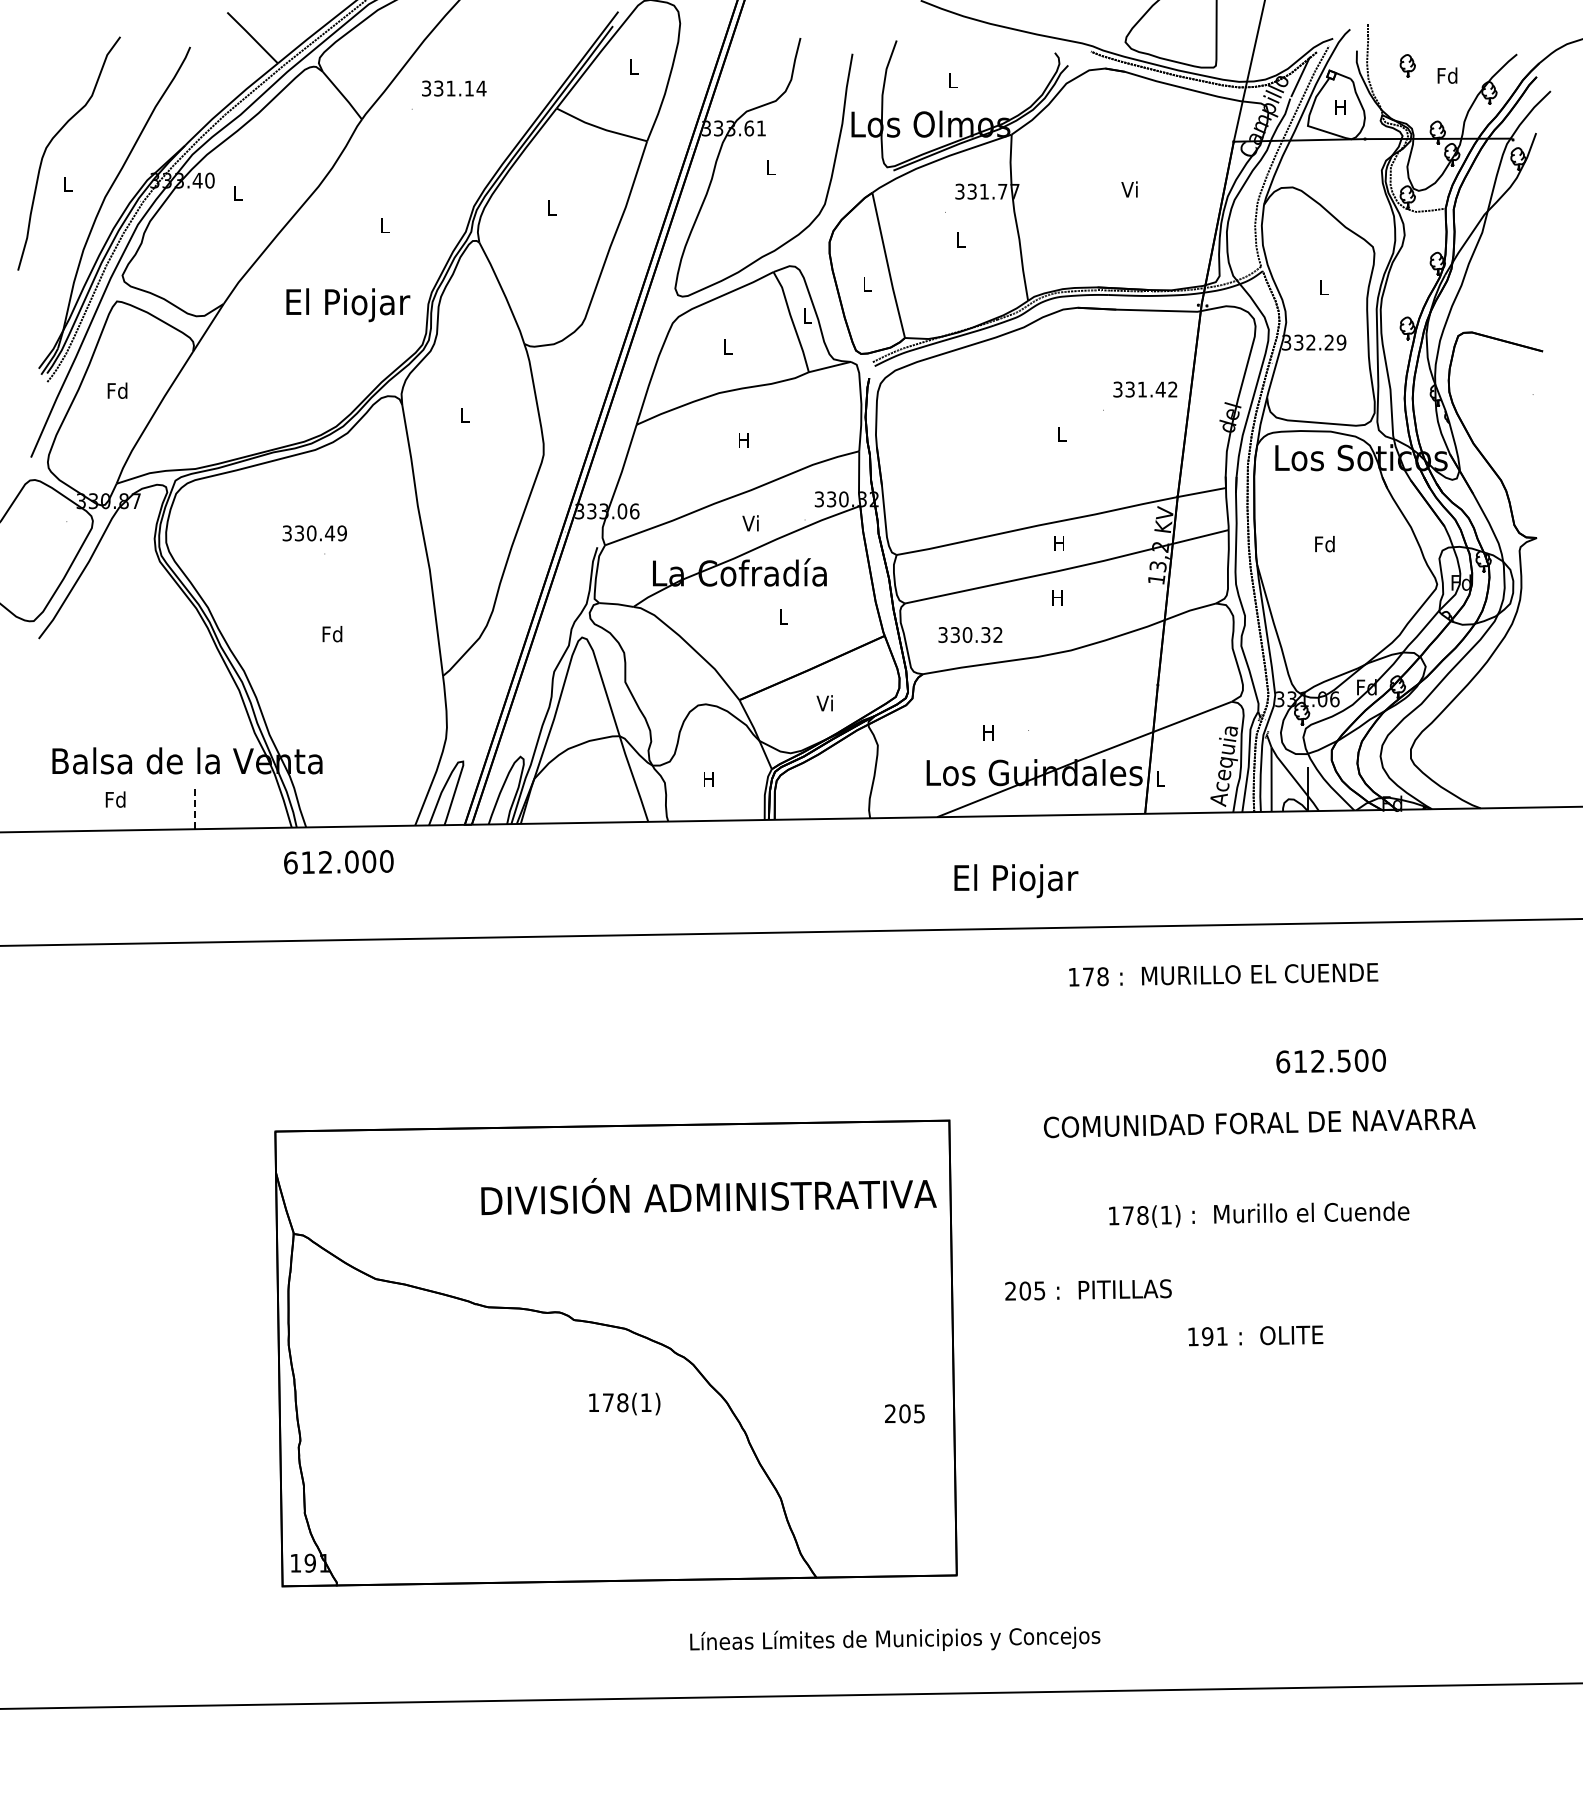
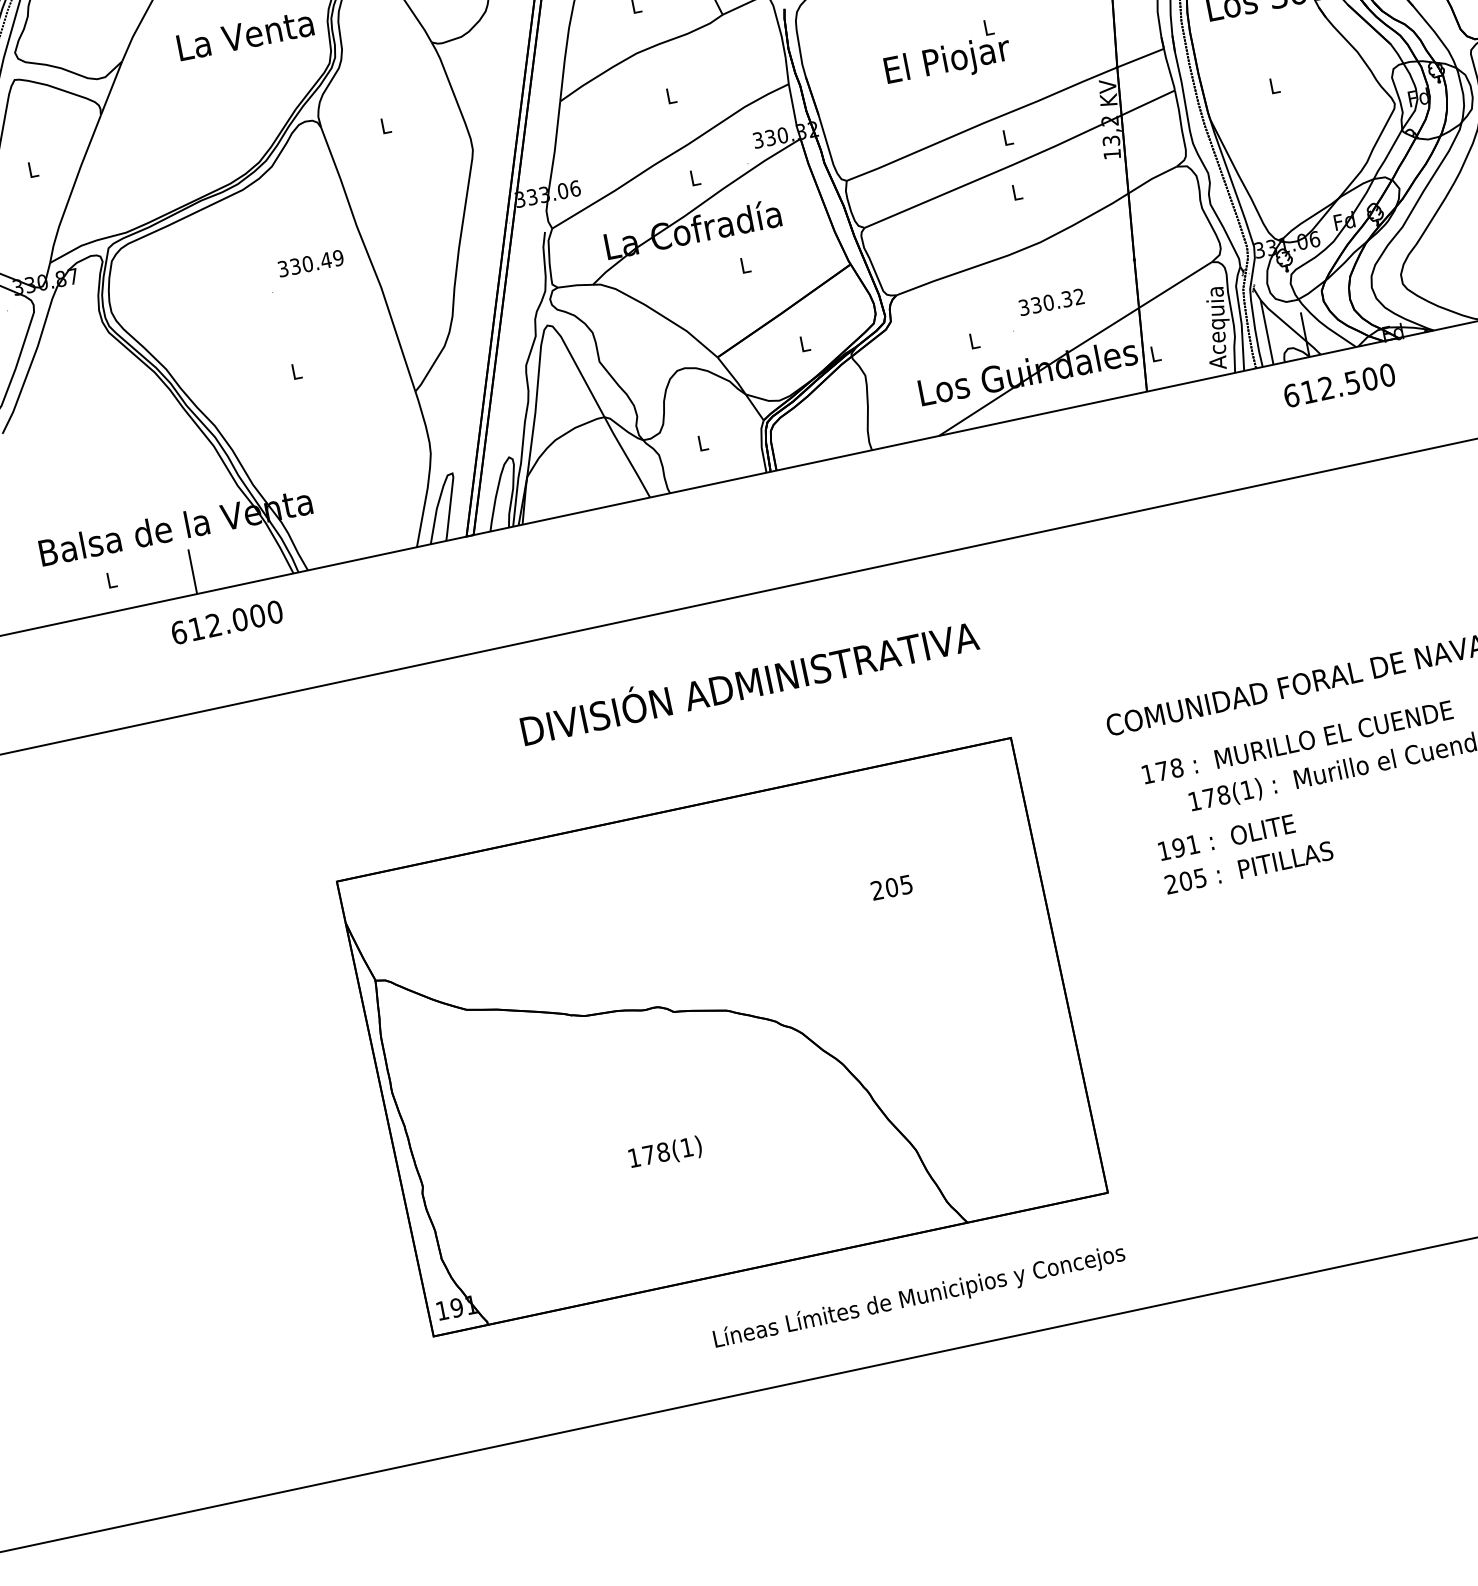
text: (346, 305) -> (245, 38), El Piojar -> La Venta
text: (117, 390) -> (32, 169), Fd -> L
text: (743, 440) -> (670, 96), H -> L
text: (750, 523) -> (693, 178), Vi -> L
text: (314, 533) -> (310, 263), moved
text: (1058, 543) -> (1006, 137), H -> L
text: (1324, 543) -> (1273, 85), Fd -> L
text: (1057, 597) -> (1016, 191), H -> L
text: (332, 634) -> (296, 371), Fd -> L
text: (970, 634) -> (1051, 301), moved
text: (824, 703) -> (803, 344), Vi -> L
text: (988, 732) -> (973, 340), H -> L
text: (708, 779) -> (702, 443), H -> L
text: (115, 799) -> (111, 579), Fd -> L
line: (195, 806) -> (192, 571), dashed -> solid
text: (338, 862) -> (226, 622), moved
text: (1016, 881) -> (948, 62), moved
text: (1223, 974) -> (1297, 742), moved
text: (1330, 1061) -> (1338, 385), moved
text: (708, 1196) -> (749, 682), moved
text: (1088, 1289) -> (1248, 867), moved
text: (1255, 1335) -> (1226, 837), moved
text: (624, 1403) -> (665, 1152), moved
text: (904, 1413) -> (891, 887), moved
text: (895, 1638) -> (919, 1295), moved

